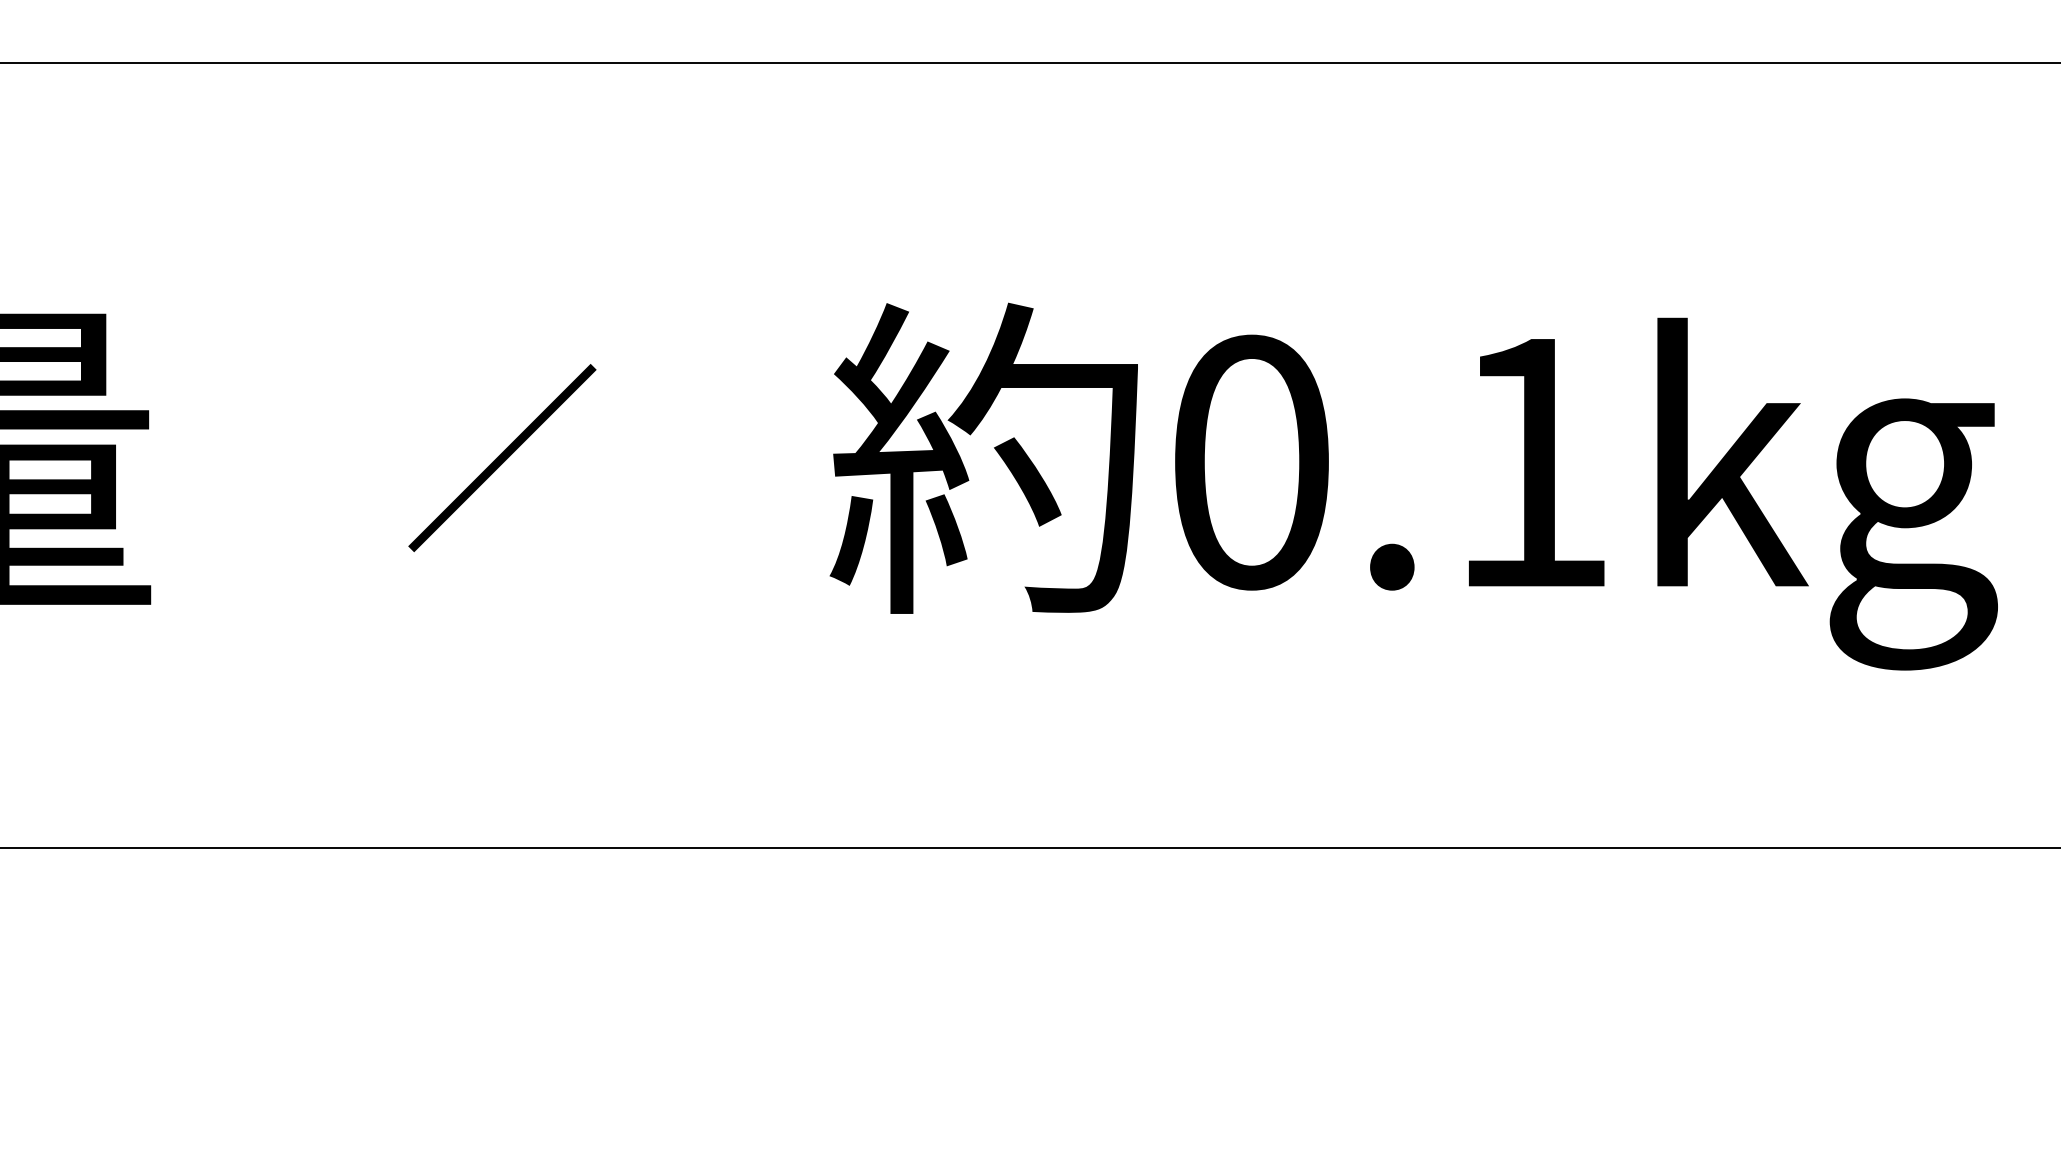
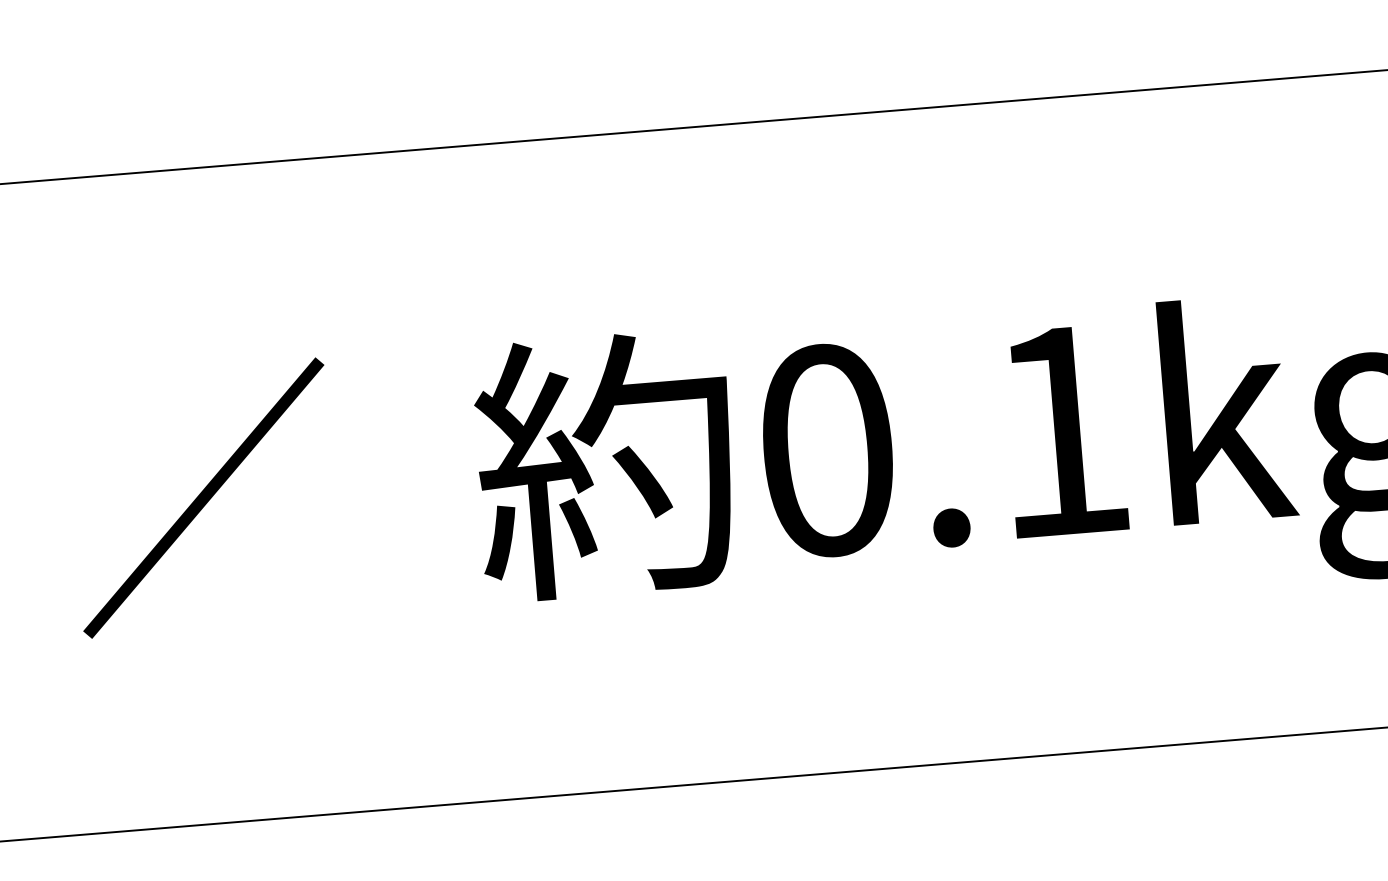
part: (502, 457) -> (203, 497), size x1.67

